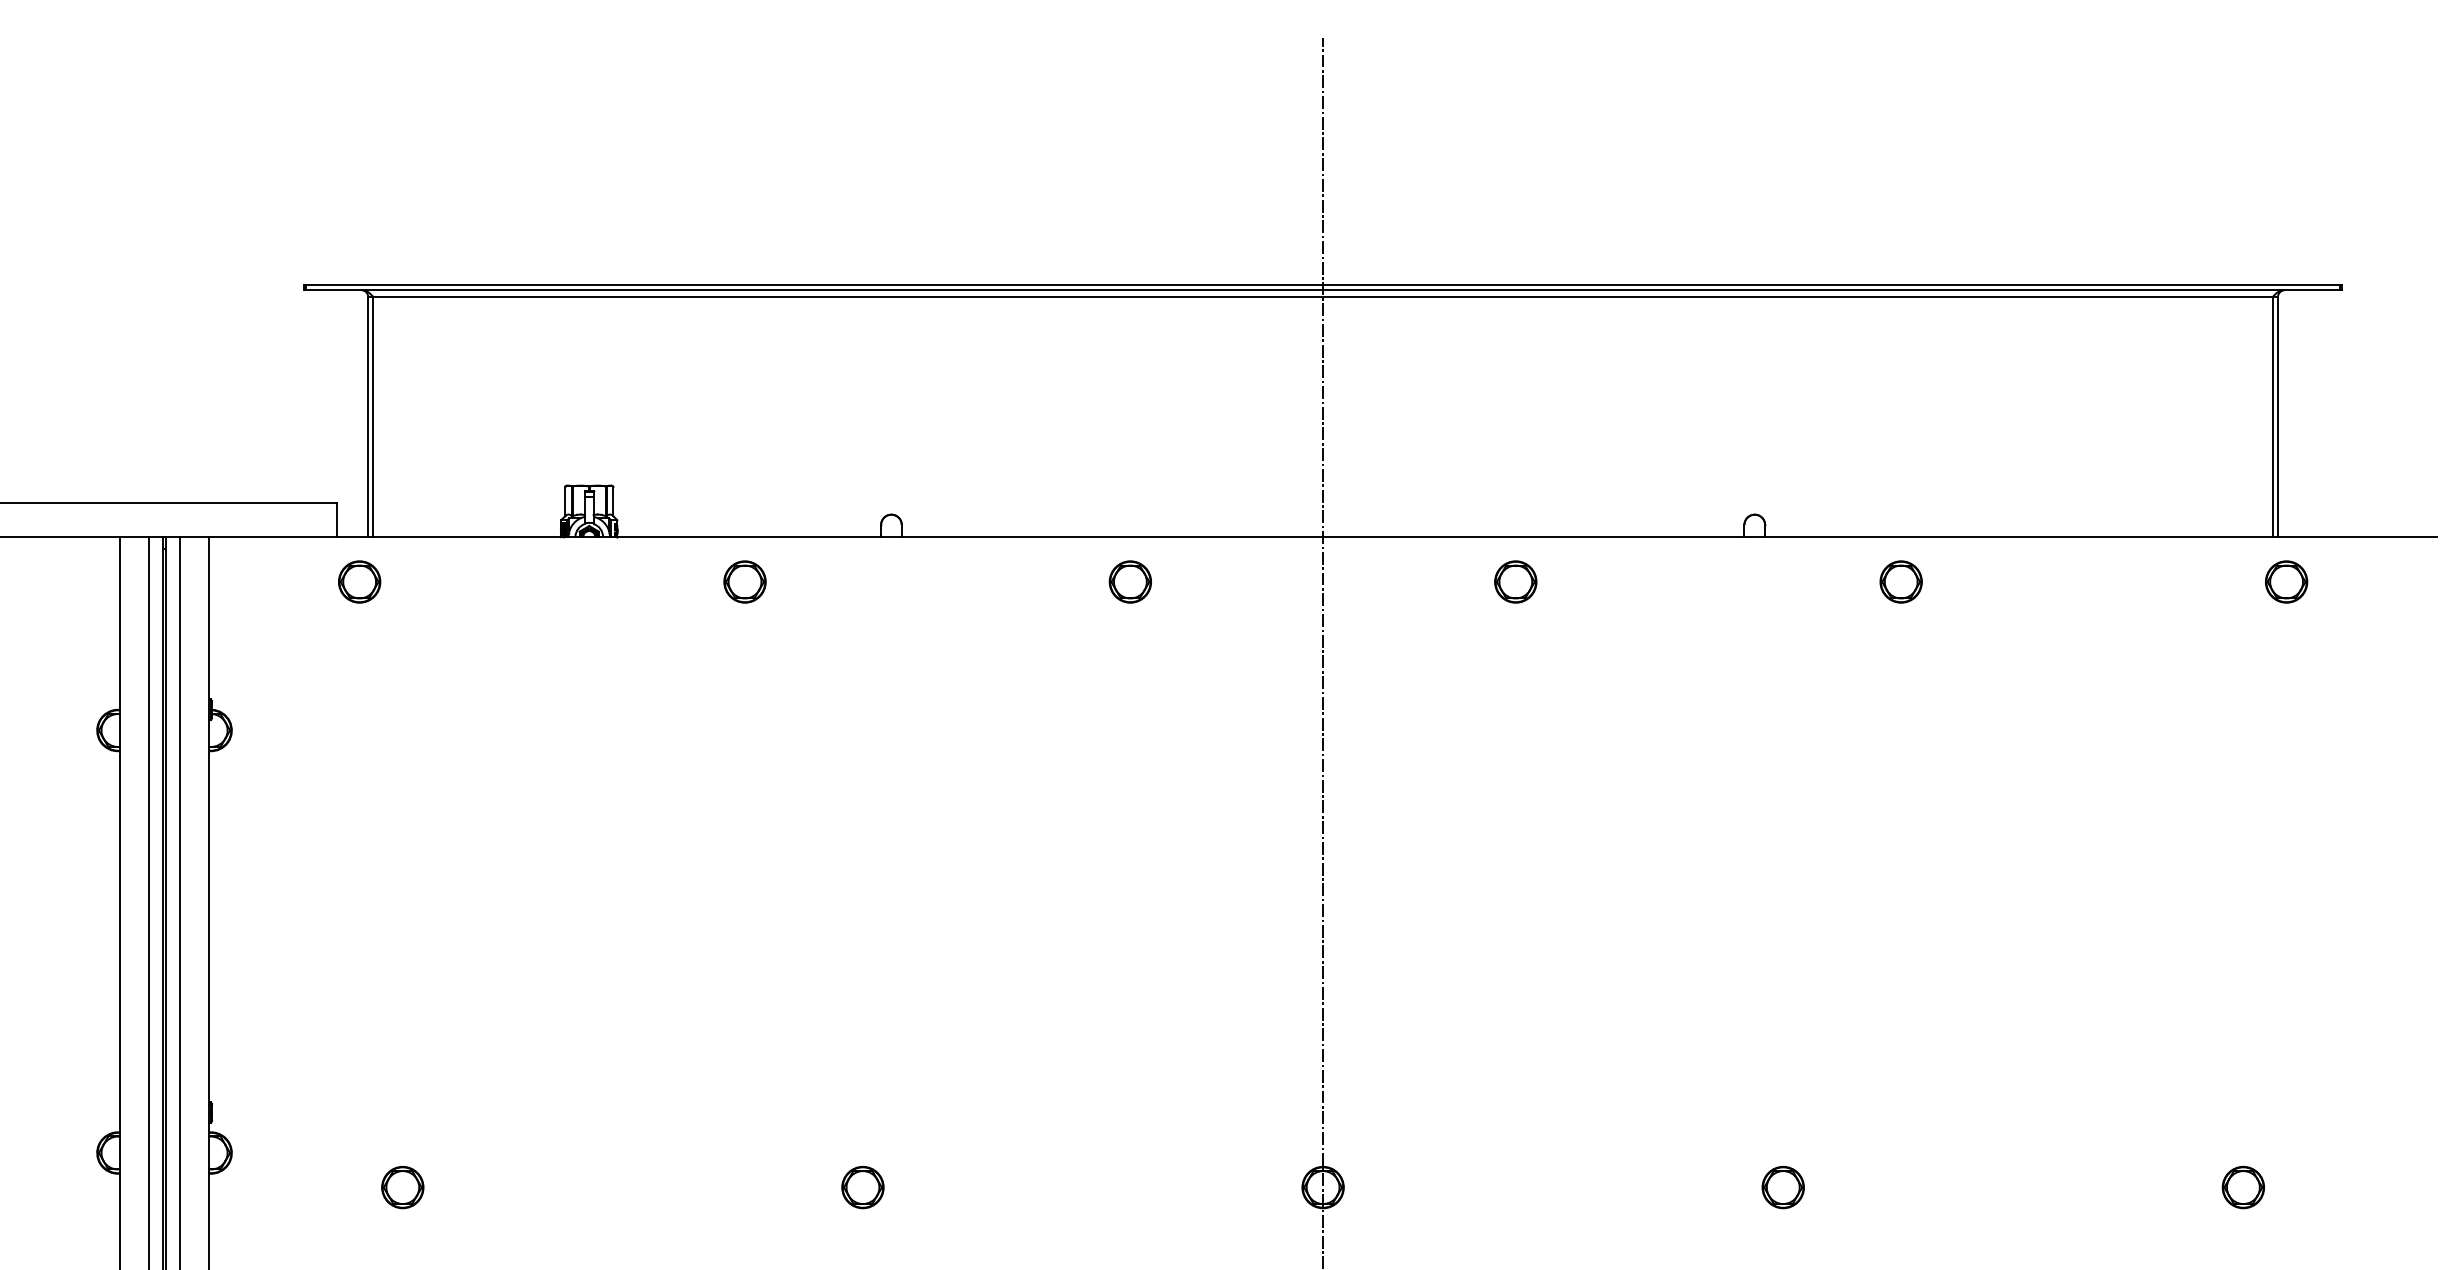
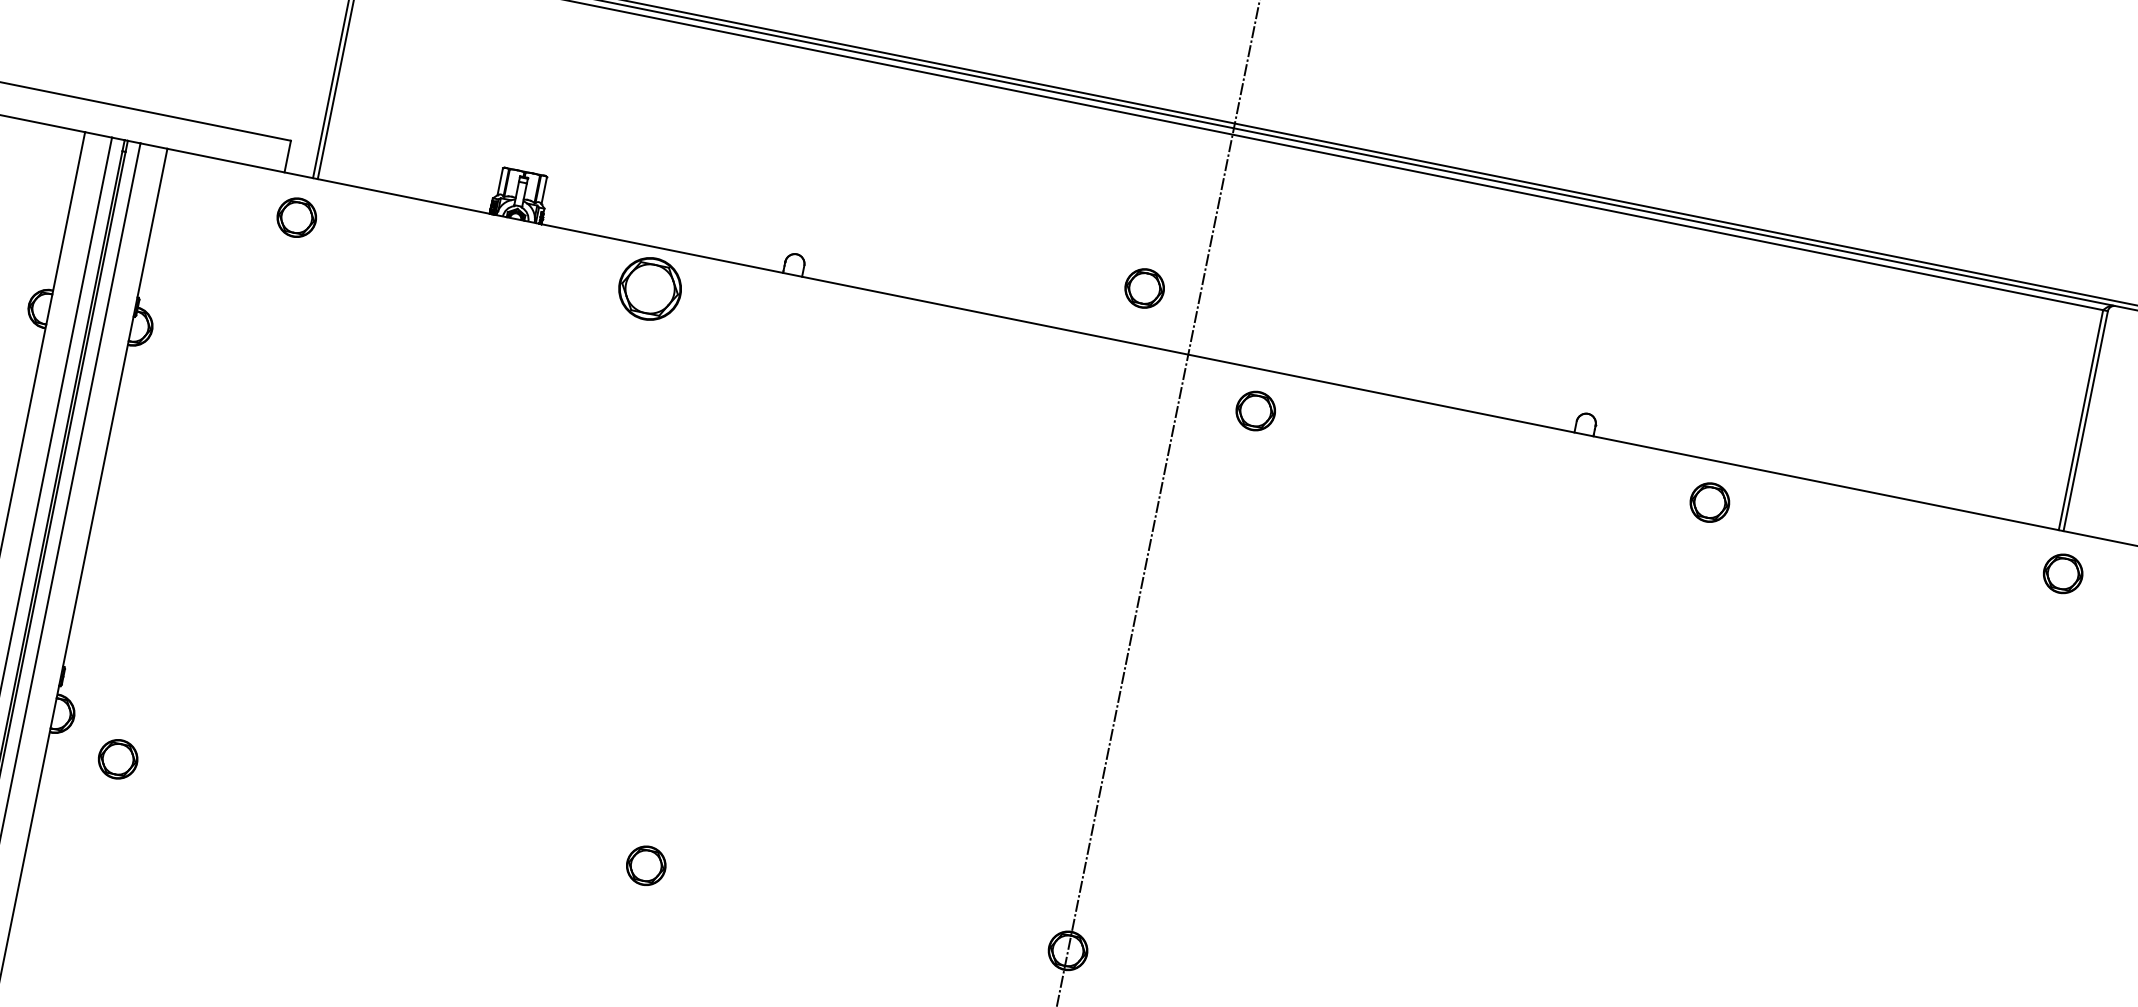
part: (744, 581) -> (649, 288), size x1.6
part: (1129, 581) -> (1143, 287), moved
part: (1515, 581) -> (1255, 410), moved
part: (402, 1187) -> (117, 759), moved

